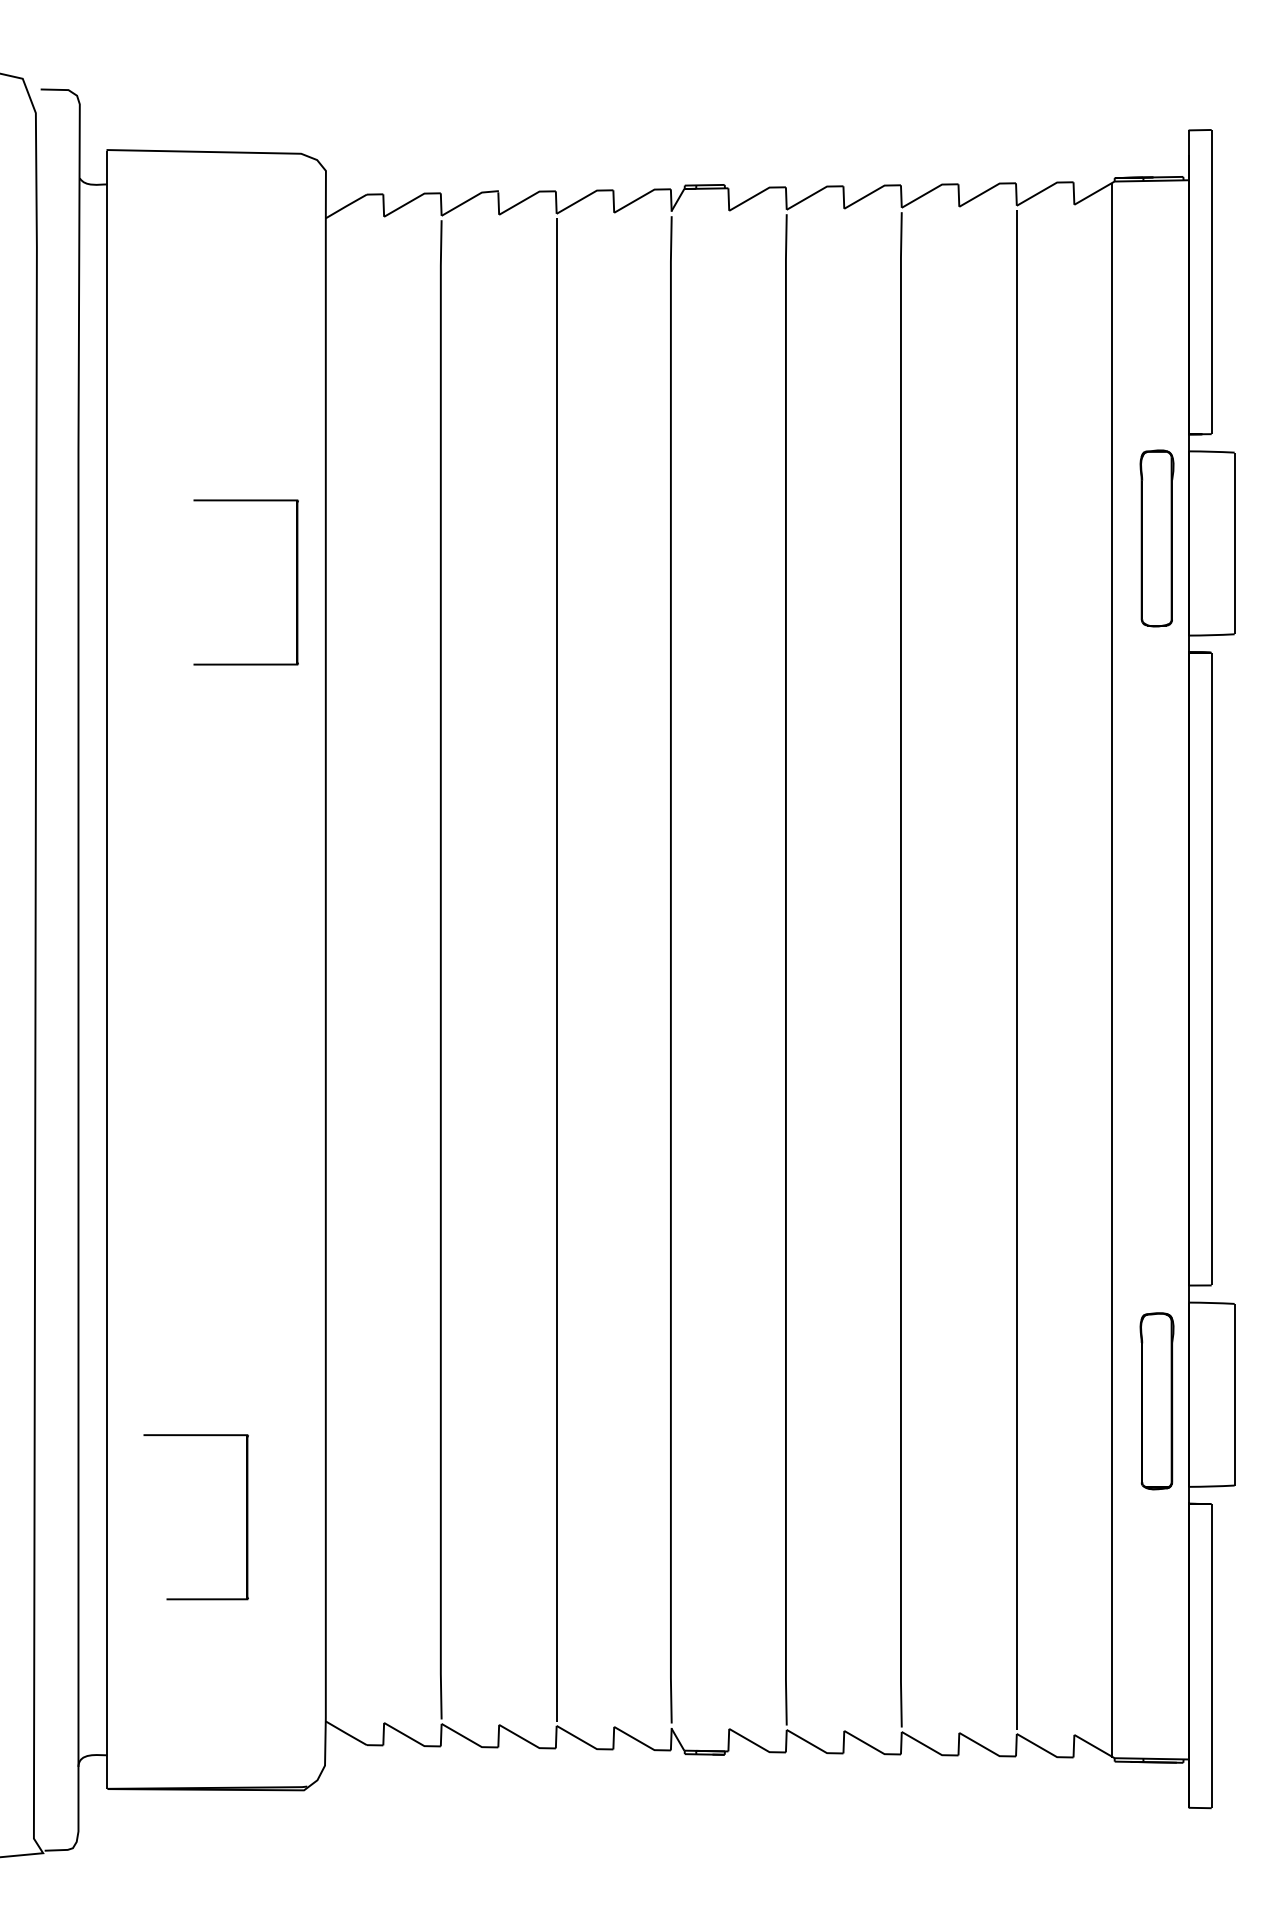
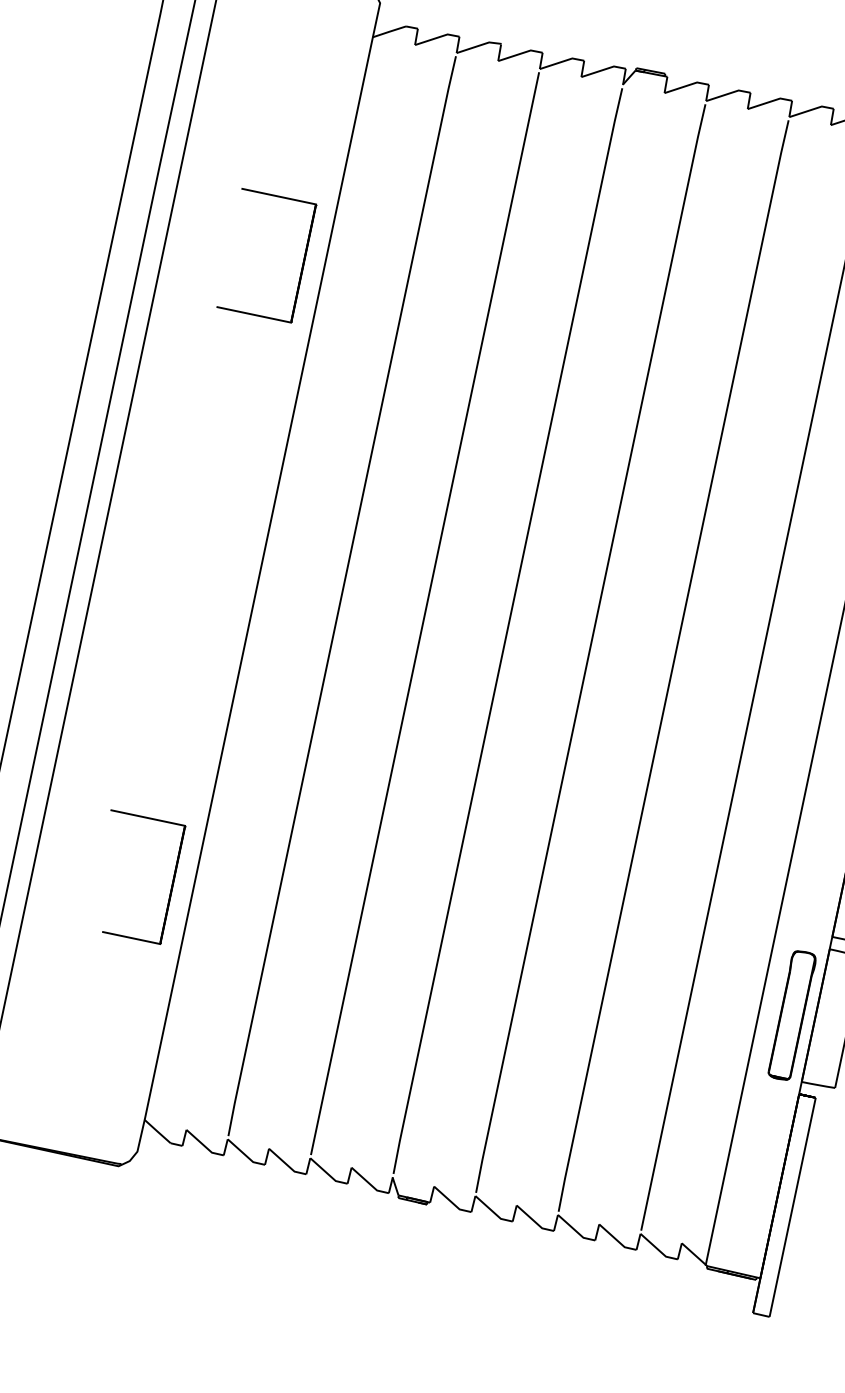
part: (296, 582) -> (303, 263), moved
part: (246, 1517) -> (172, 885), moved

